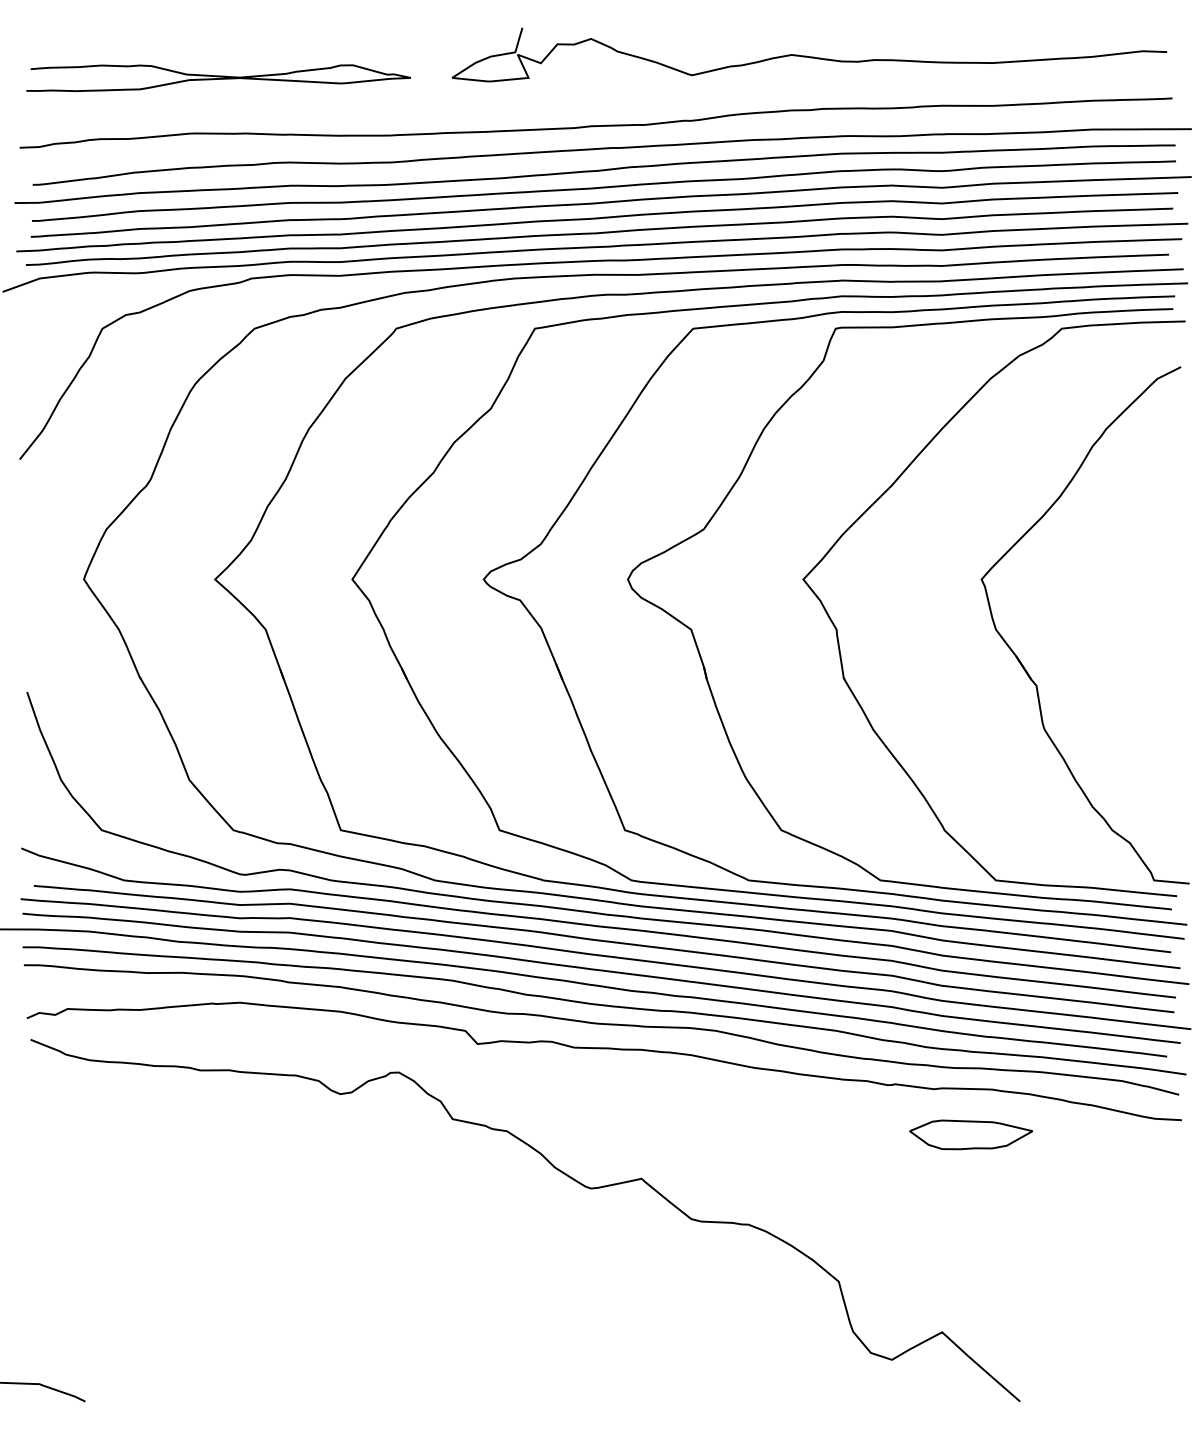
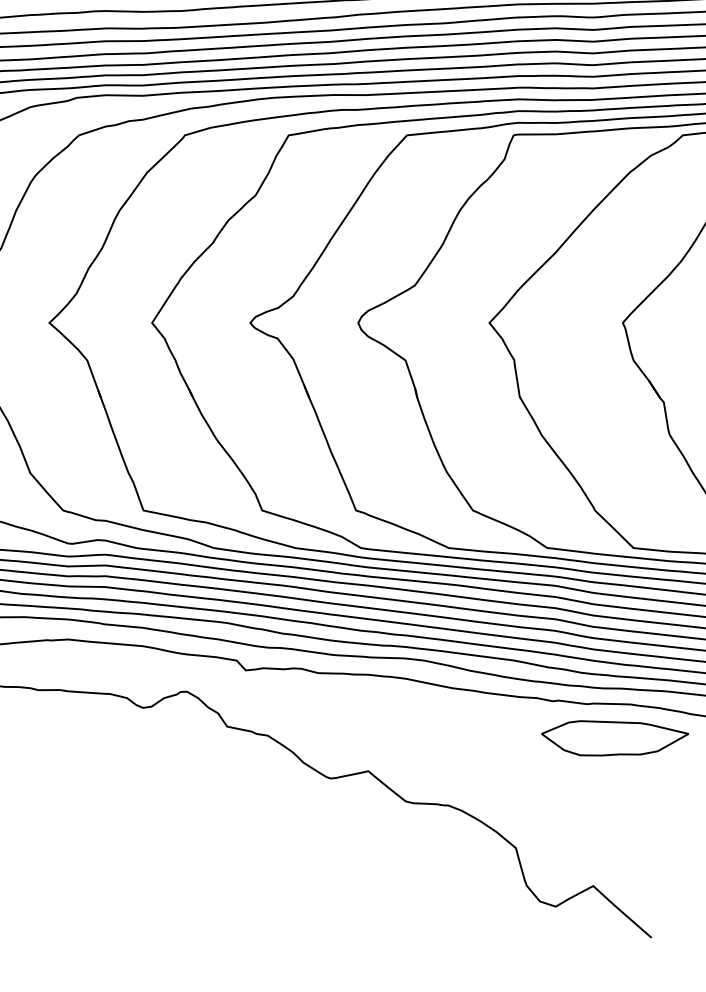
part: (970, 1134) -> (614, 738), size x1.6

